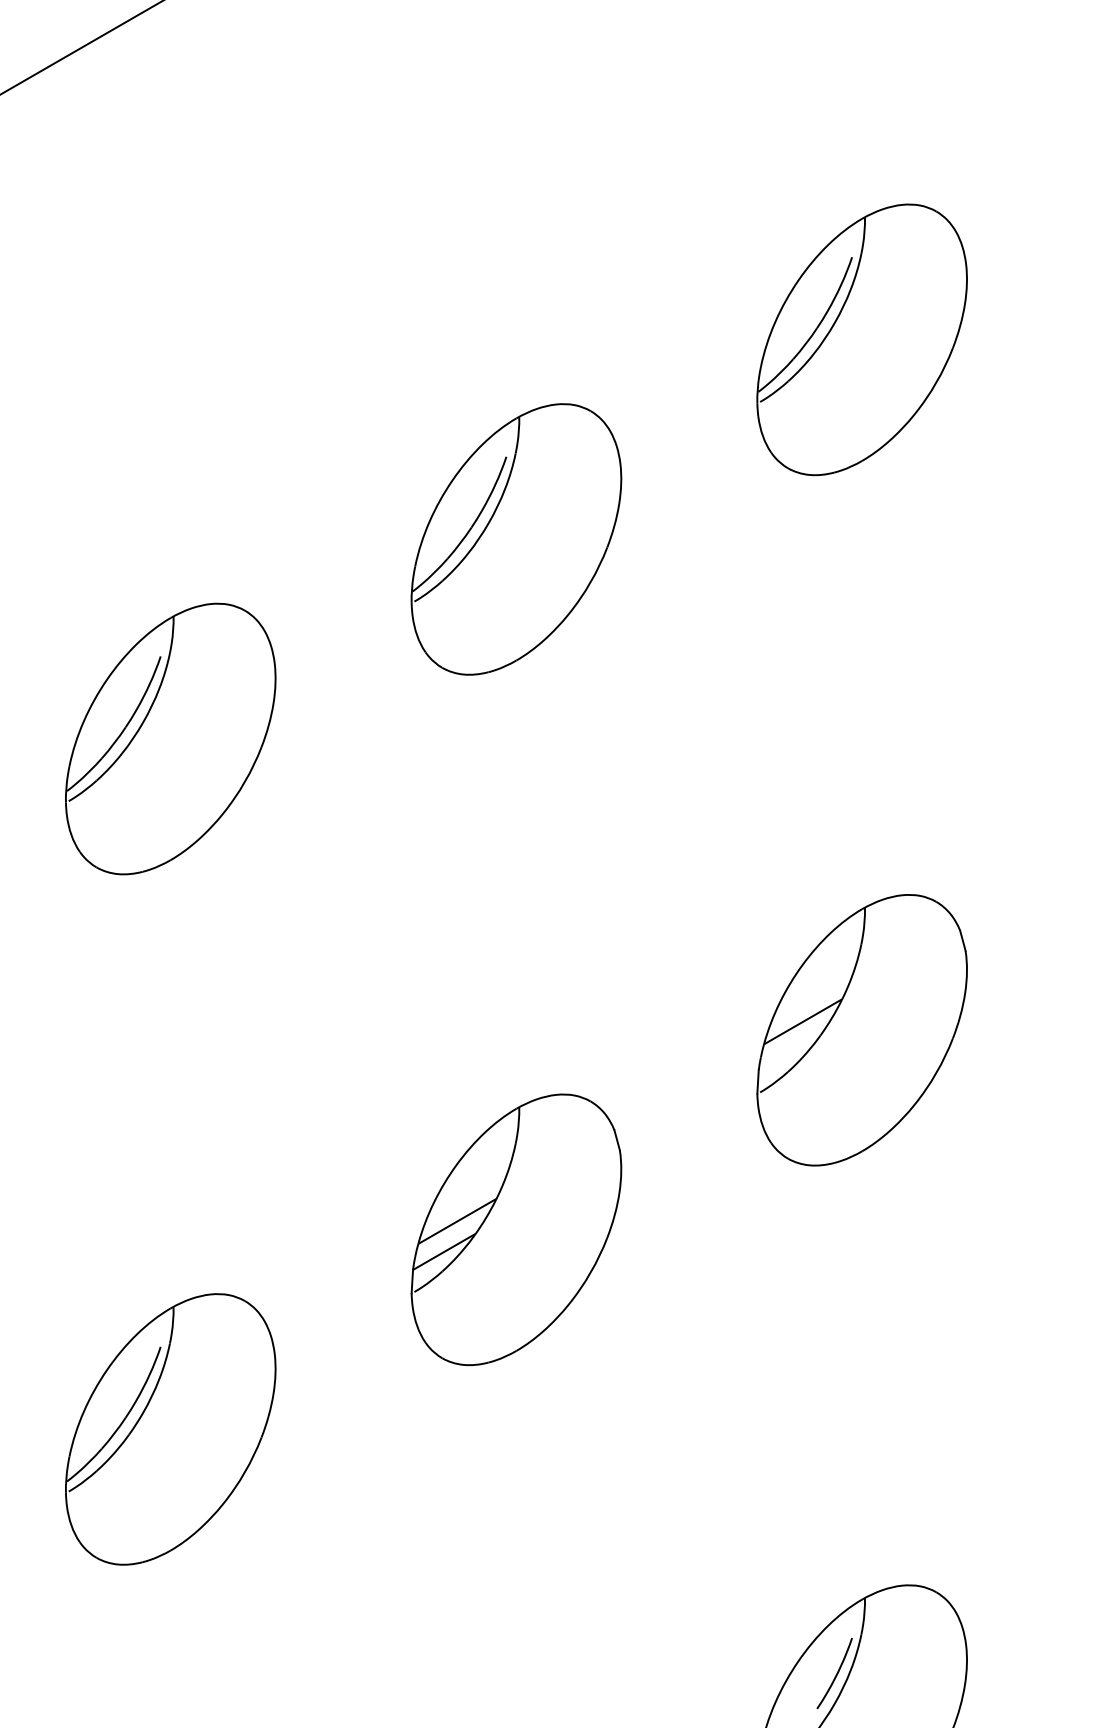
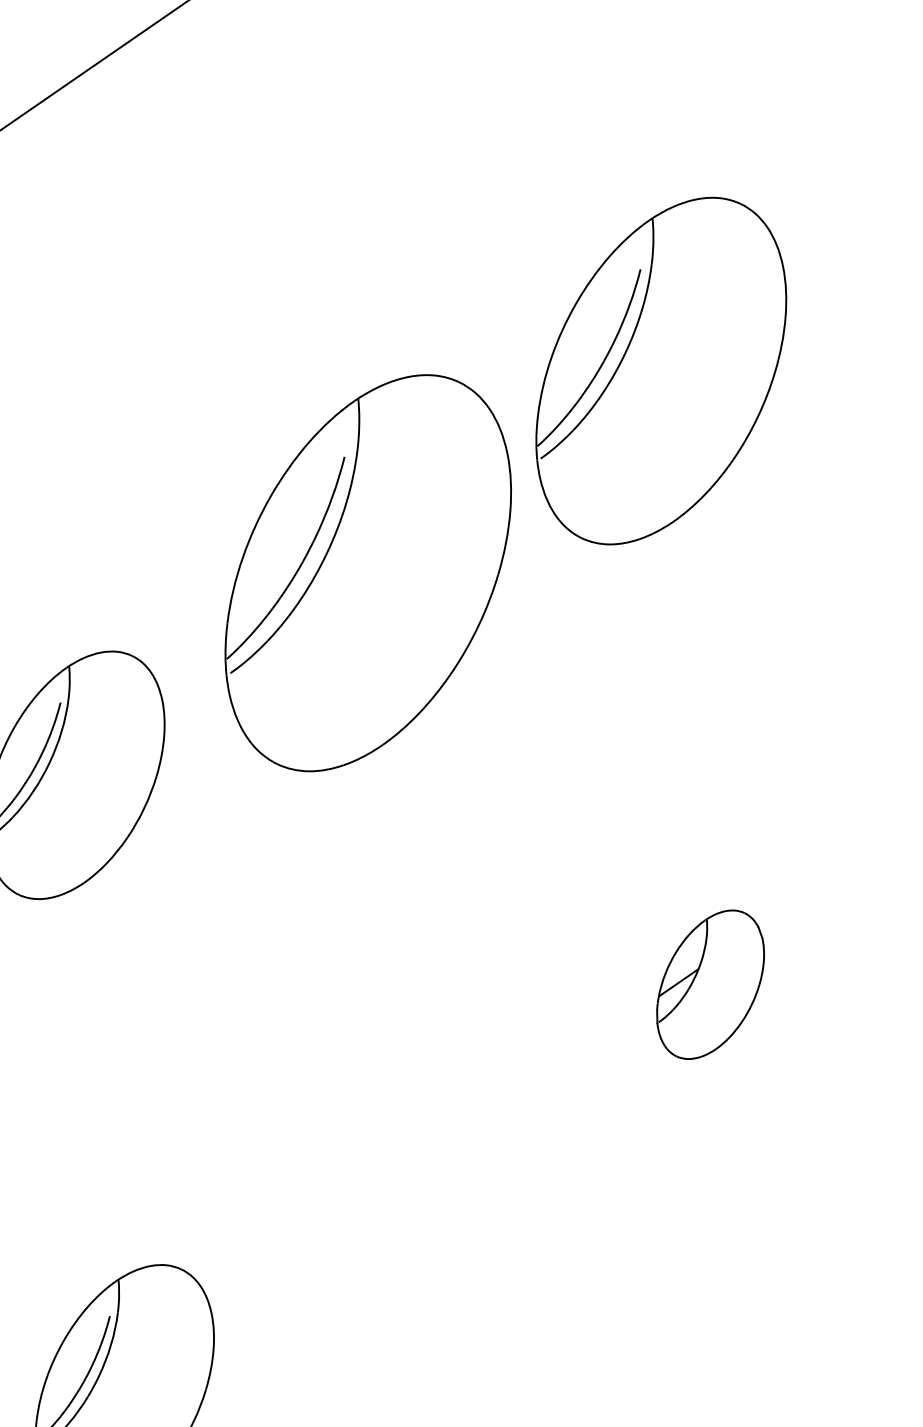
part: (861, 339) -> (660, 370), size x1.4
part: (516, 539) -> (368, 573), size x1.6
part: (861, 1030) -> (710, 984), size x0.6
part: (516, 1229) -> (417, 1186), removed

